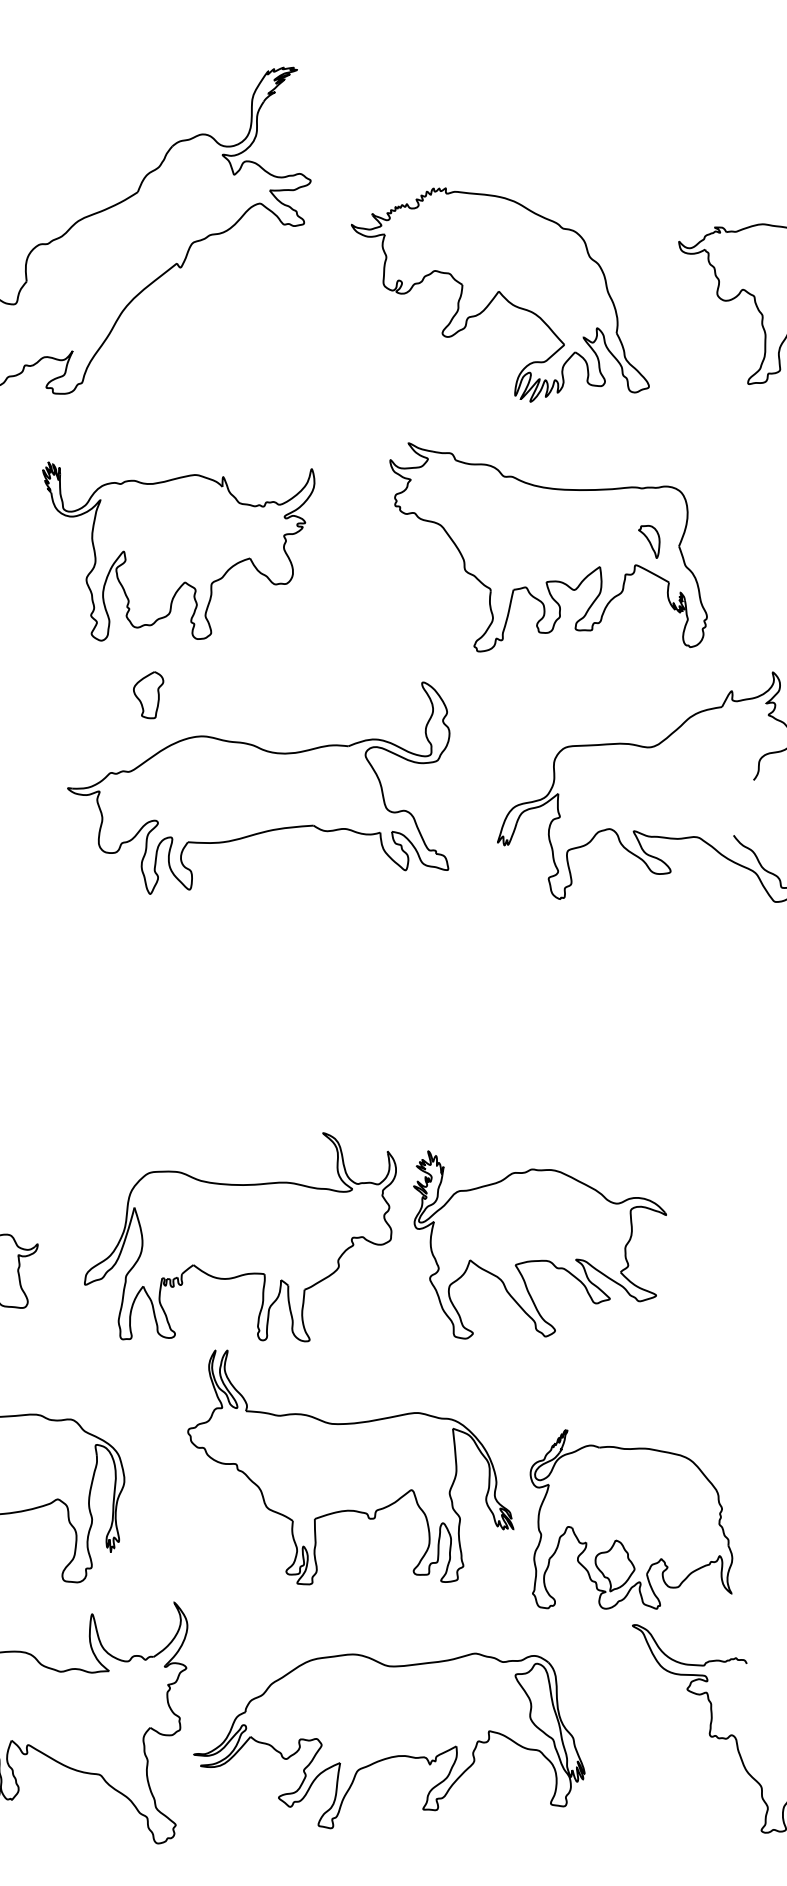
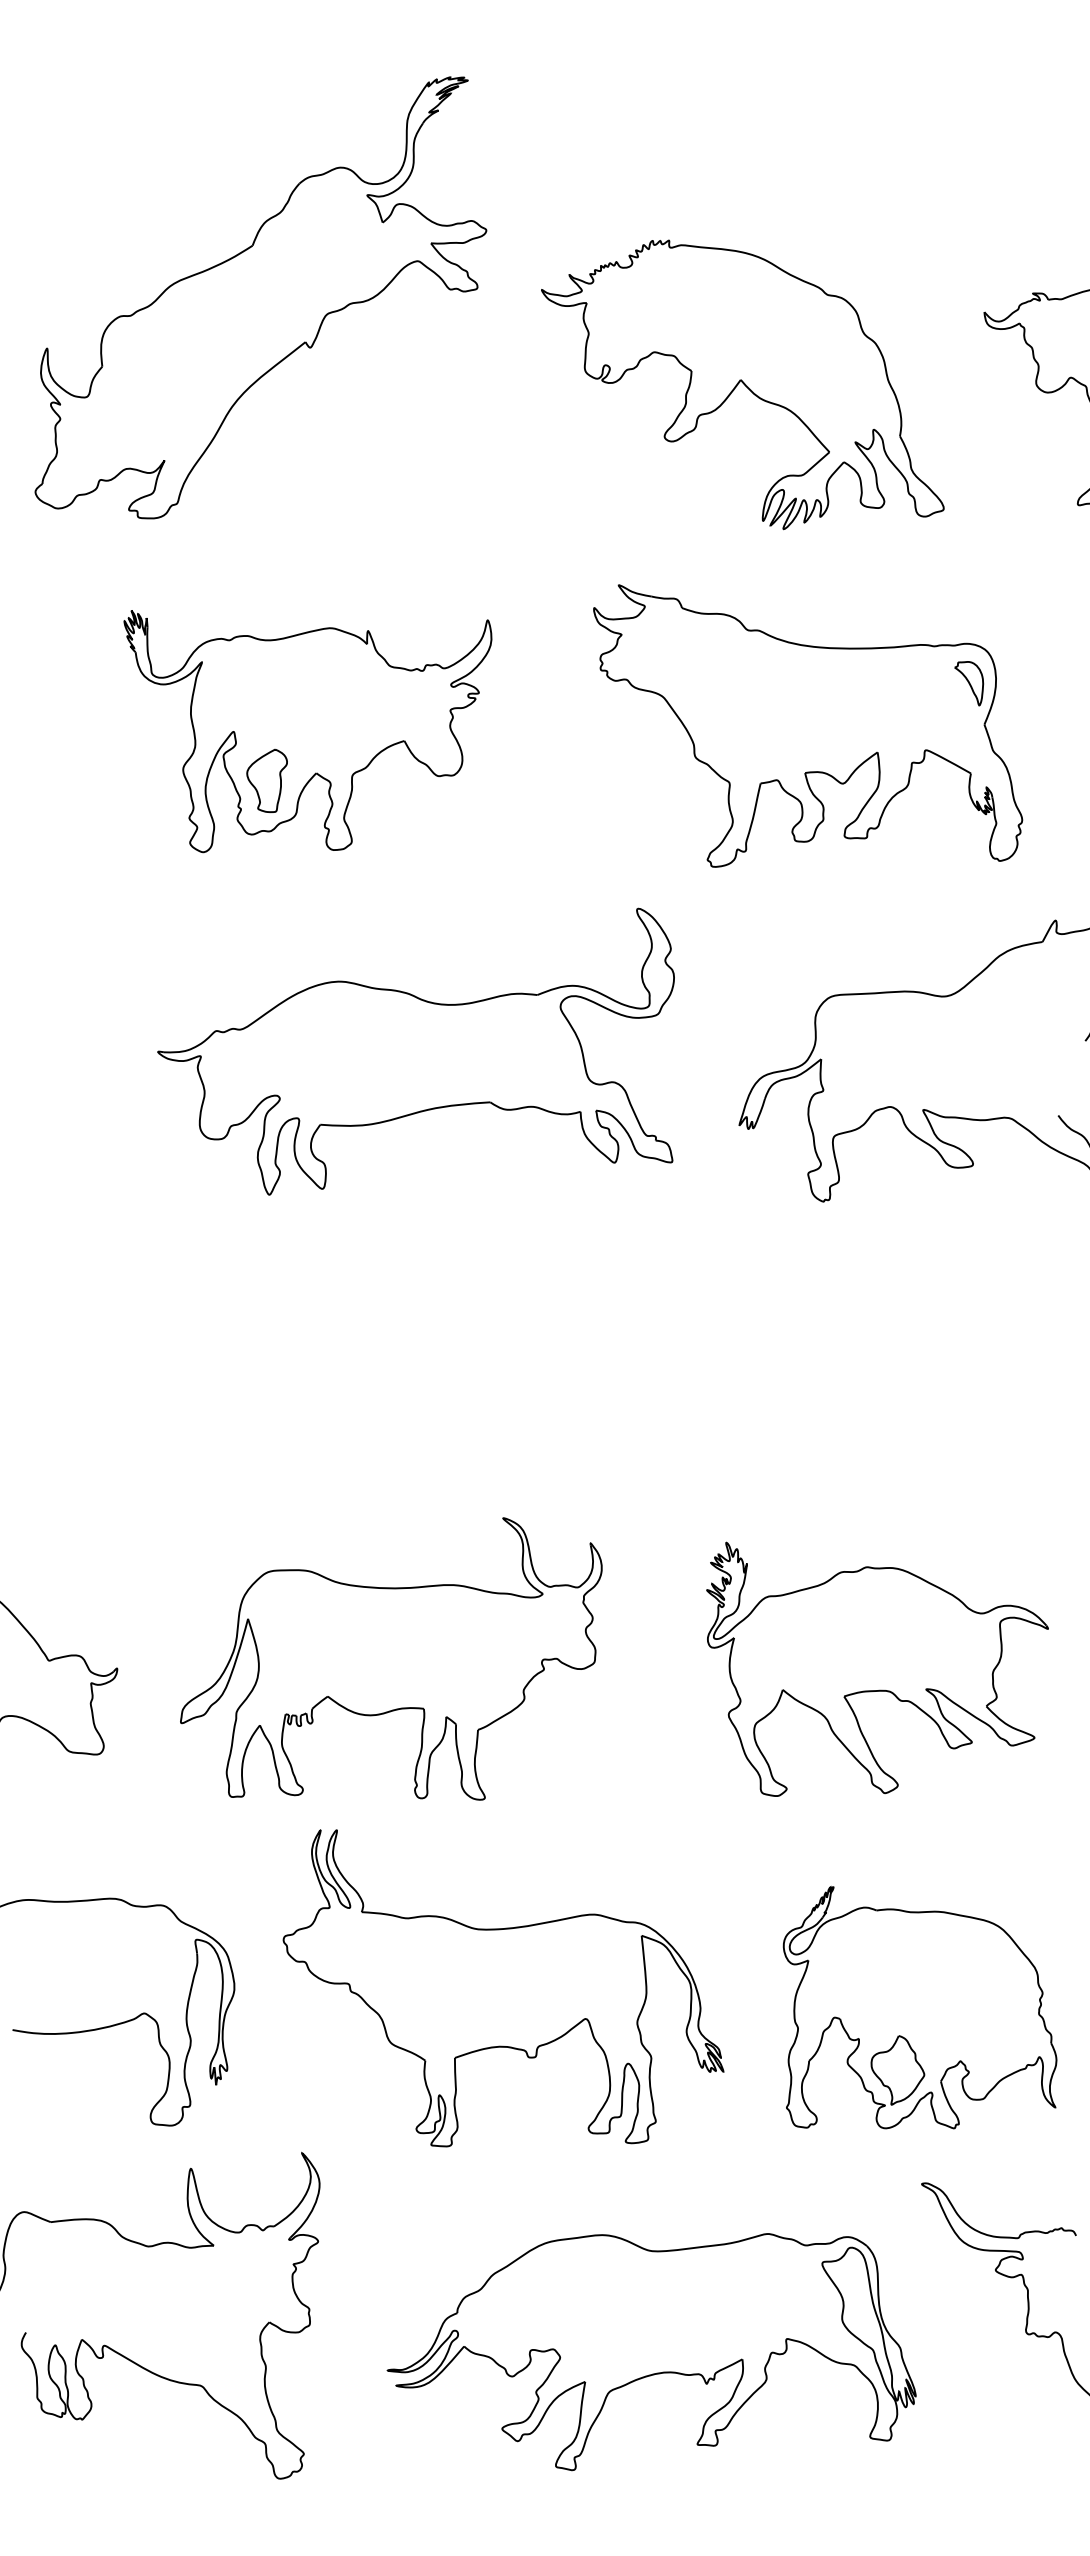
part: (649, 541) -> (969, 683), moved
part: (148, 694) -> (266, 780), moved
part: (540, 1244) -> (877, 1668), moved
part: (350, 1467) -> (503, 1988), moved
part: (631, 1519) -> (919, 2007), moved
part: (389, 1741) -> (651, 2352), moved

